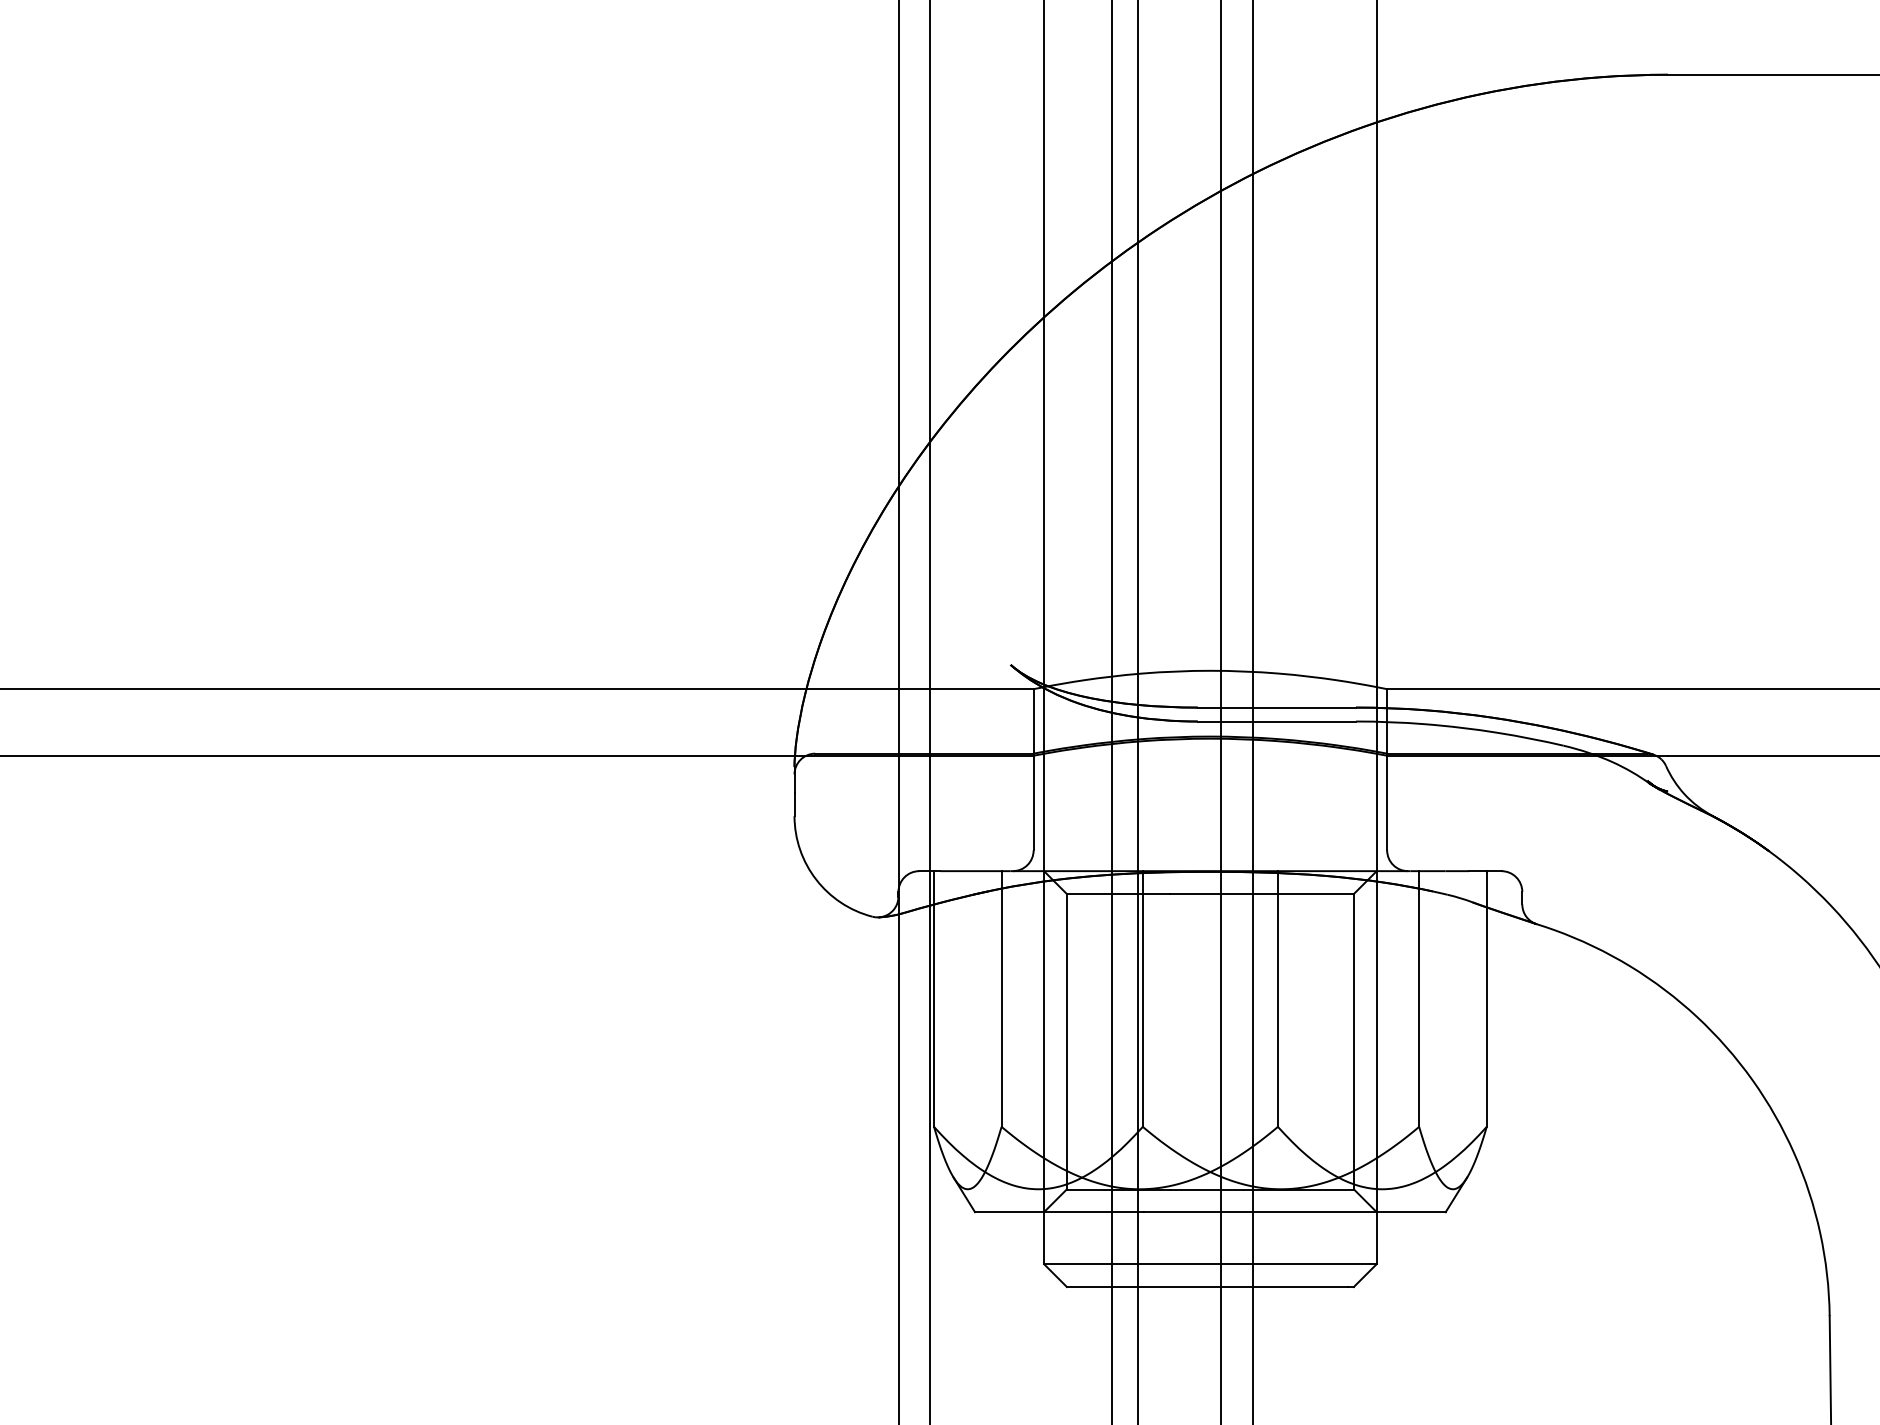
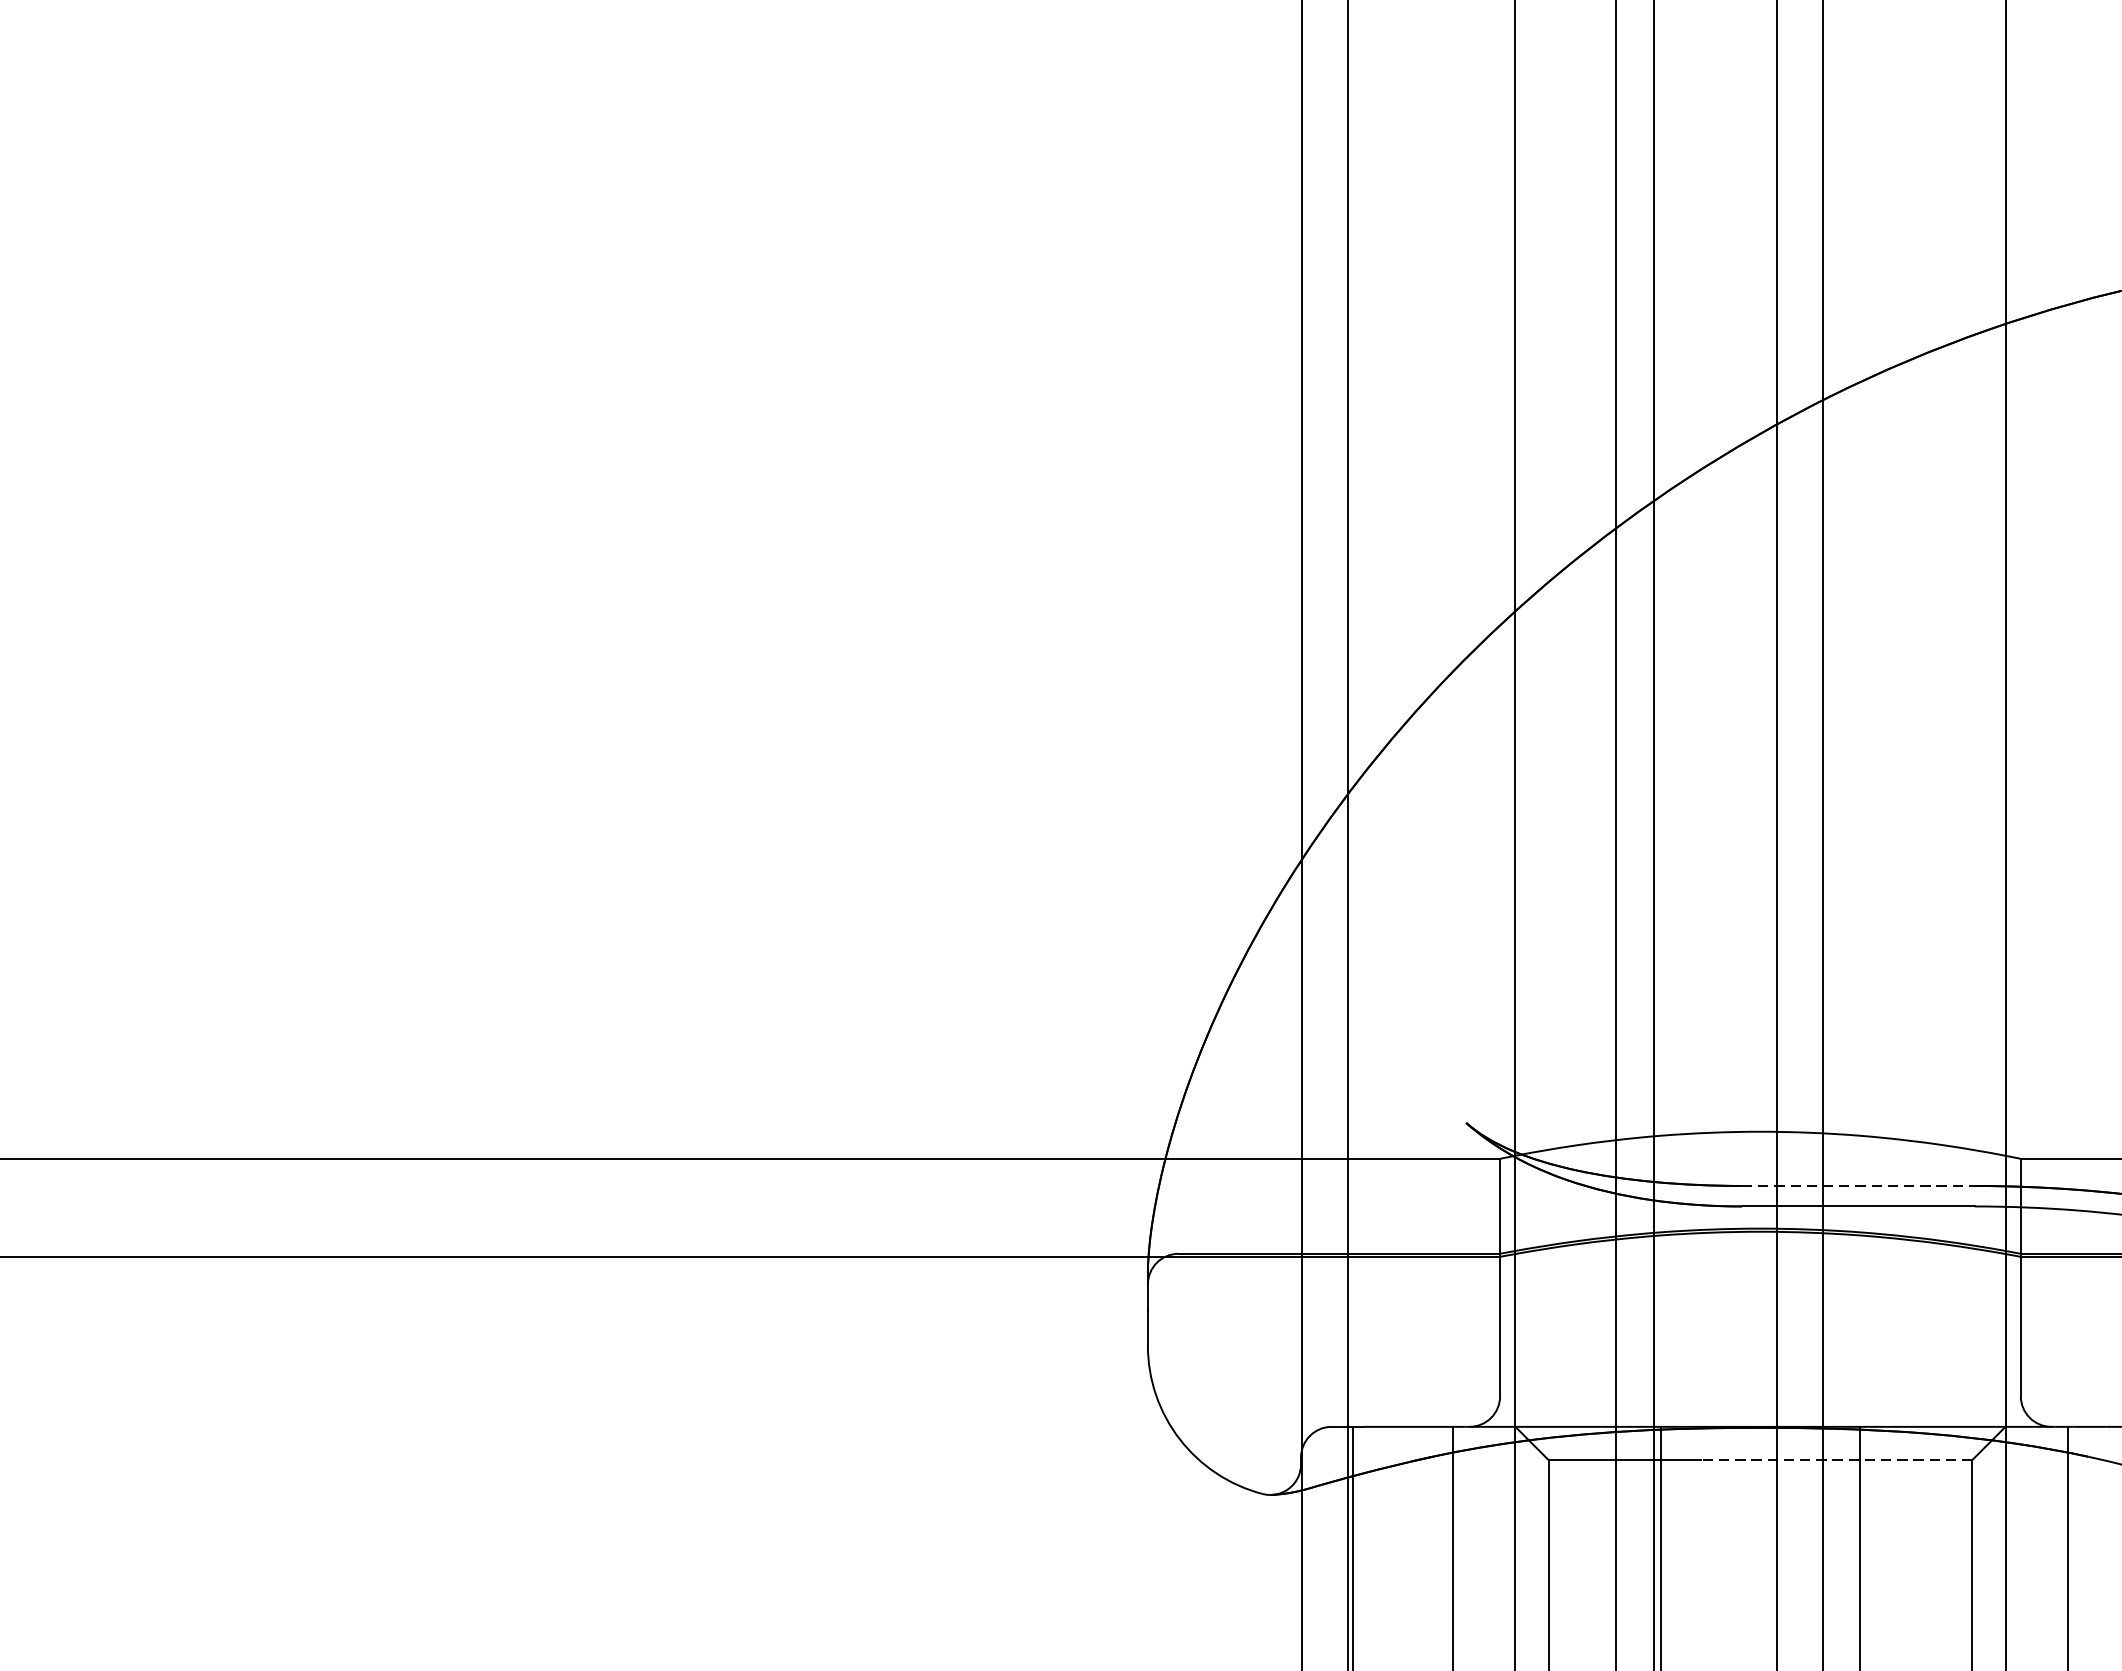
line: (1277, 707) -> (1859, 1185), solid -> dashed
line: (1261, 893) -> (1835, 1459), solid -> dashed

